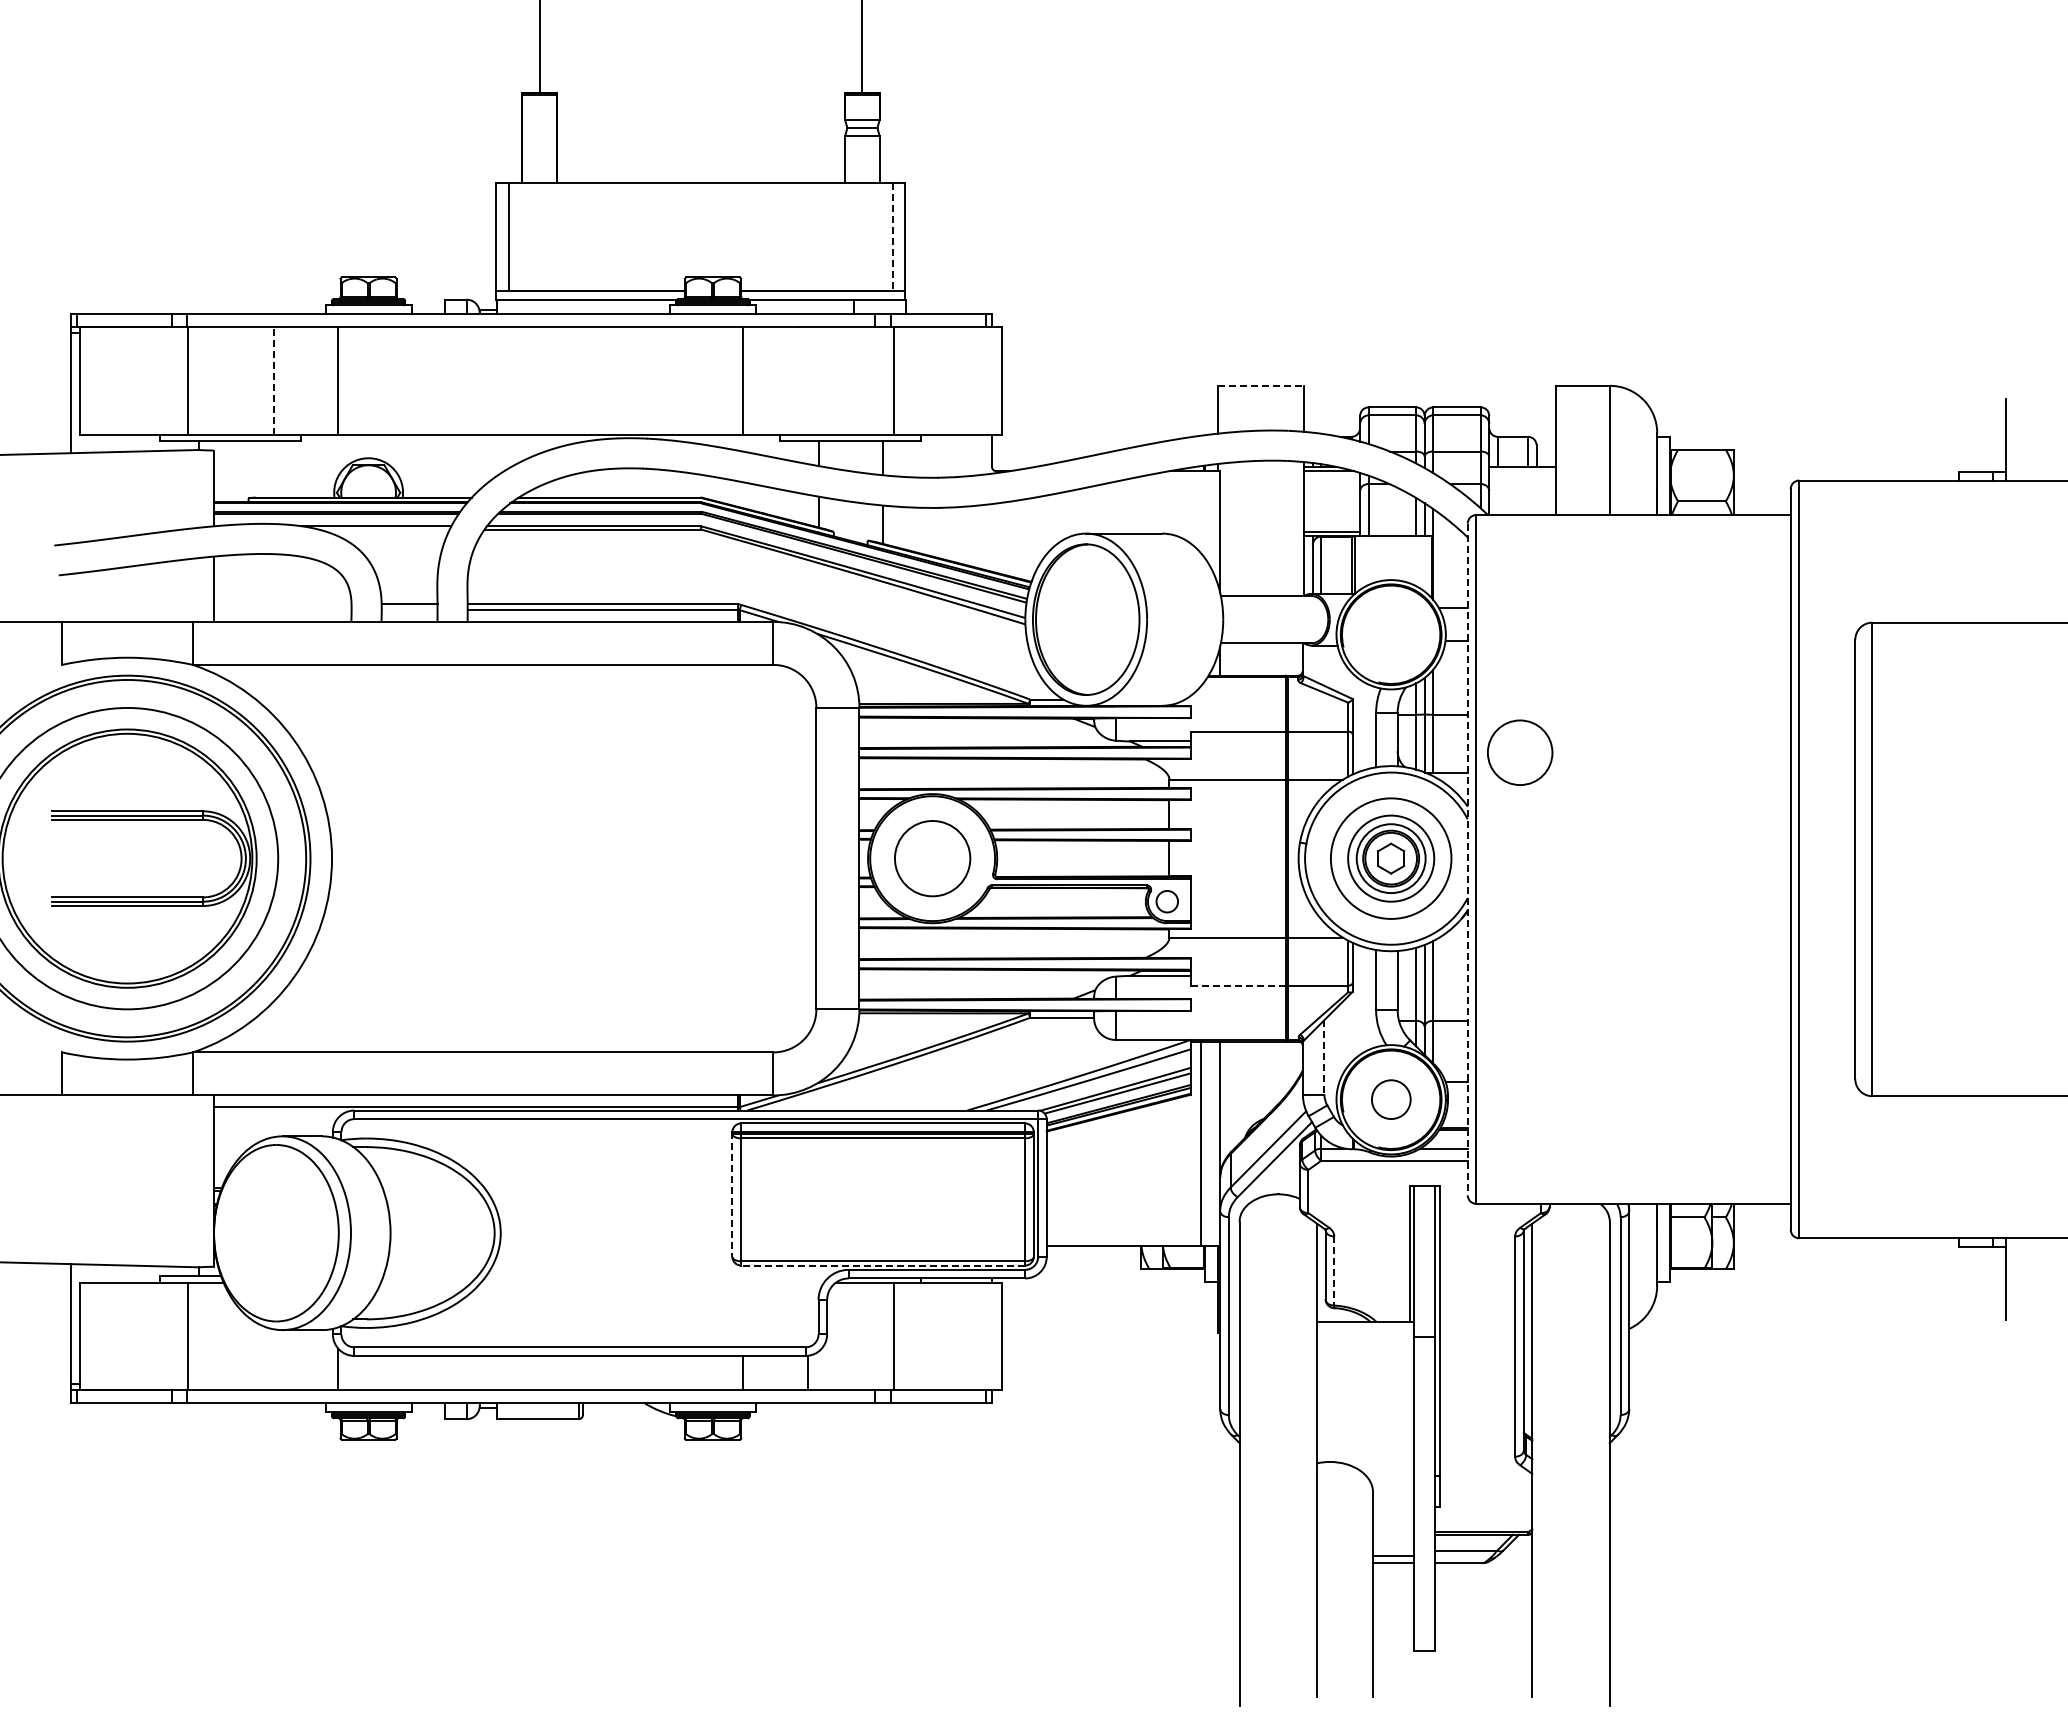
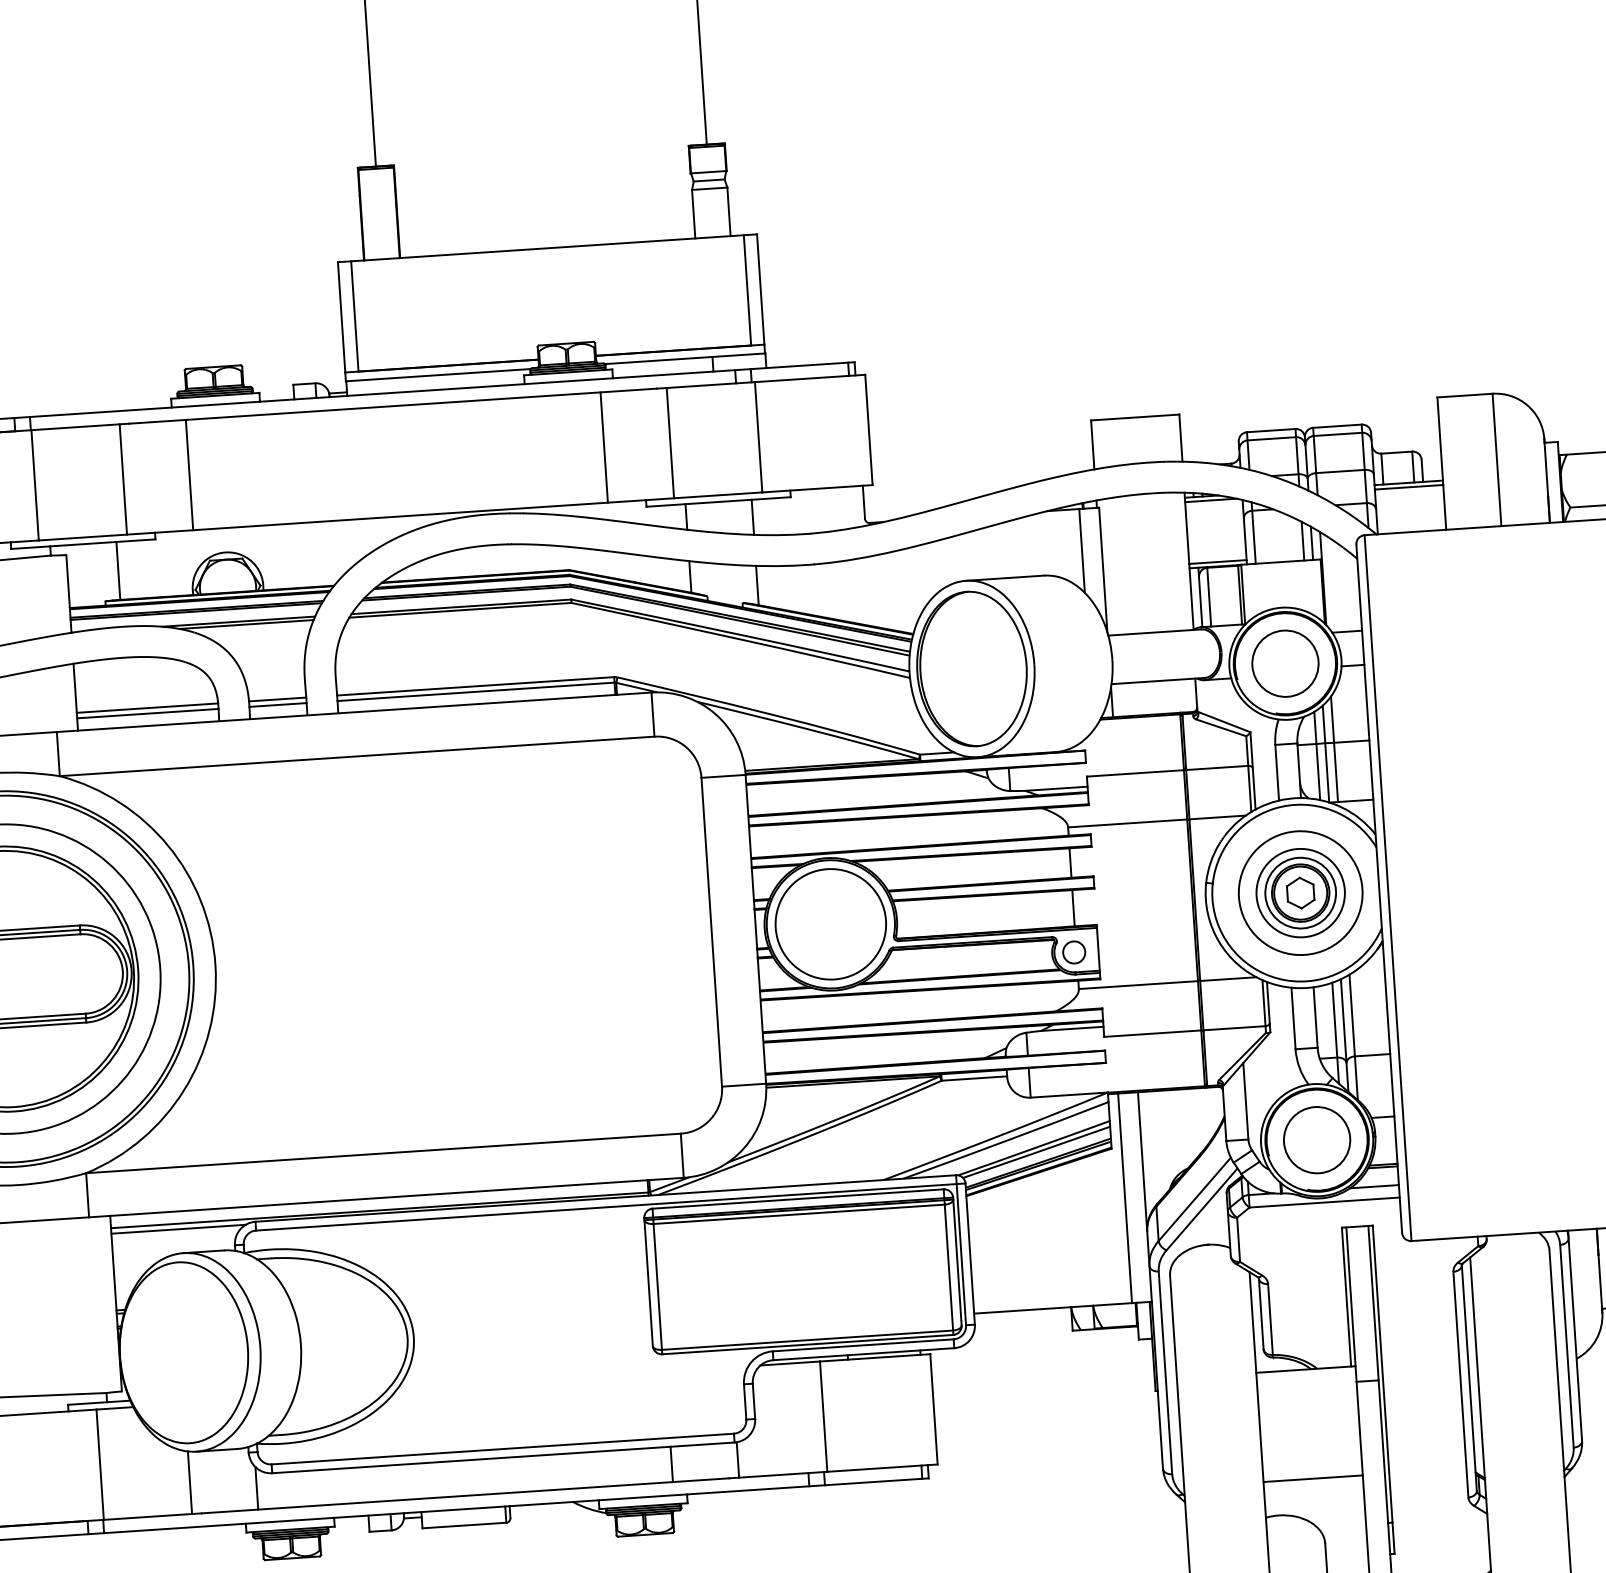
line: (892, 237) -> (747, 290), dashed -> solid
line: (273, 380) -> (122, 479), dashed -> solid
line: (807, 380) -> (670, 442), added
line: (1261, 385) -> (1135, 417), dashed -> solid
line: (263, 469) -> (118, 571), added
line: (1522, 471) -> (1408, 487), added
line: (1200, 511) -> (1081, 550), added
line: (383, 529) -> (245, 624), added
line: (282, 604) -> (147, 708), added
line: (282, 609) -> (147, 713), added
line: (409, 609) -> (277, 704), added
circle: (1520, 752) -> (1285, 663), moved
circle: (932, 858) -> (830, 924), size x1.43
line: (1467, 859) -> (1378, 888), dashed -> solid
line: (1238, 985) -> (1152, 1033), dashed -> solid
line: (1324, 1057) -> (1245, 1101), dashed -> solid
circle: (1391, 1099) -> (1317, 1139), size x1.67
line: (278, 1112) -> (177, 1228), added
line: (732, 1194) -> (648, 1282), dashed -> solid
line: (882, 1265) -> (807, 1344), dashed -> solid
line: (1334, 1271) -> (1270, 1320), dashed -> solid
line: (273, 1359) -> (189, 1482), added
line: (1365, 1428) -> (1313, 1478), added

